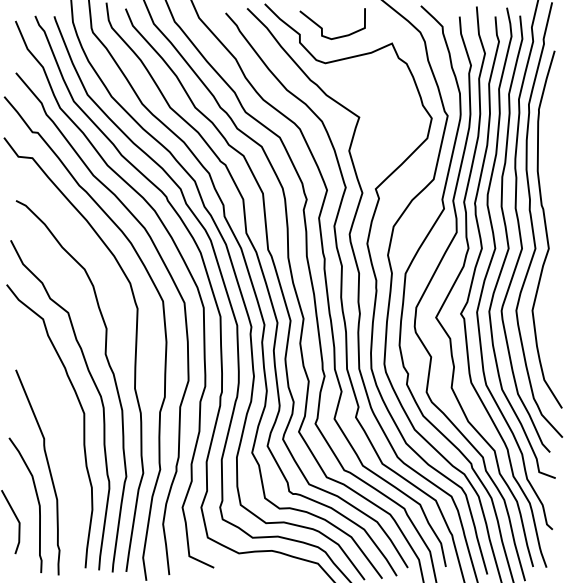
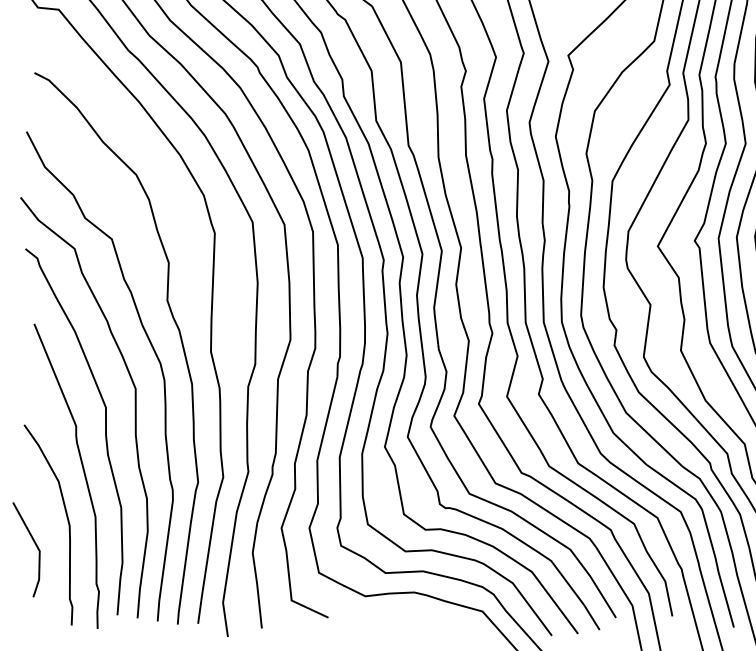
curve: (63, 442) -> (104, 431), added

